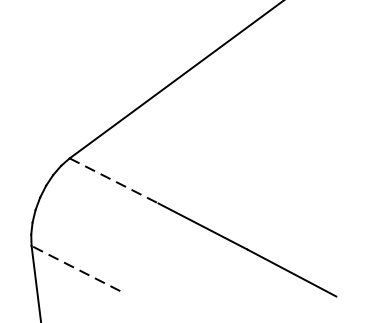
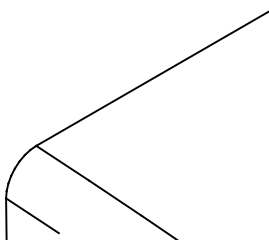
line: (113, 181) -> (62, 163), dashed -> solid
line: (75, 268) -> (32, 215), dashed -> solid

